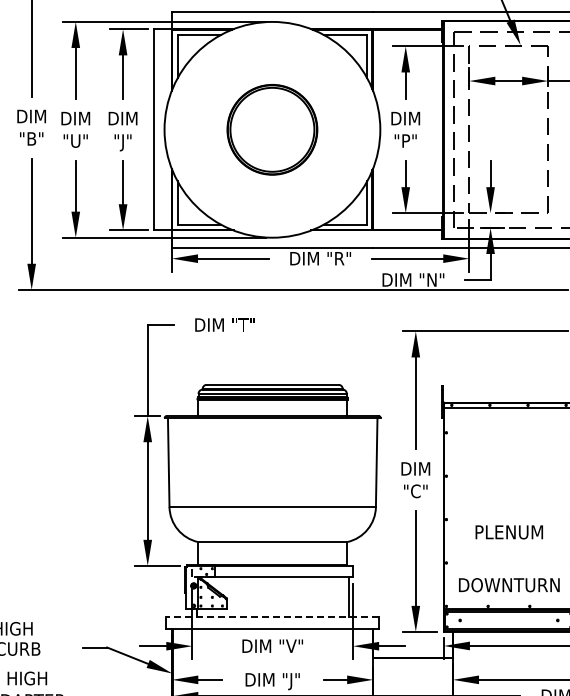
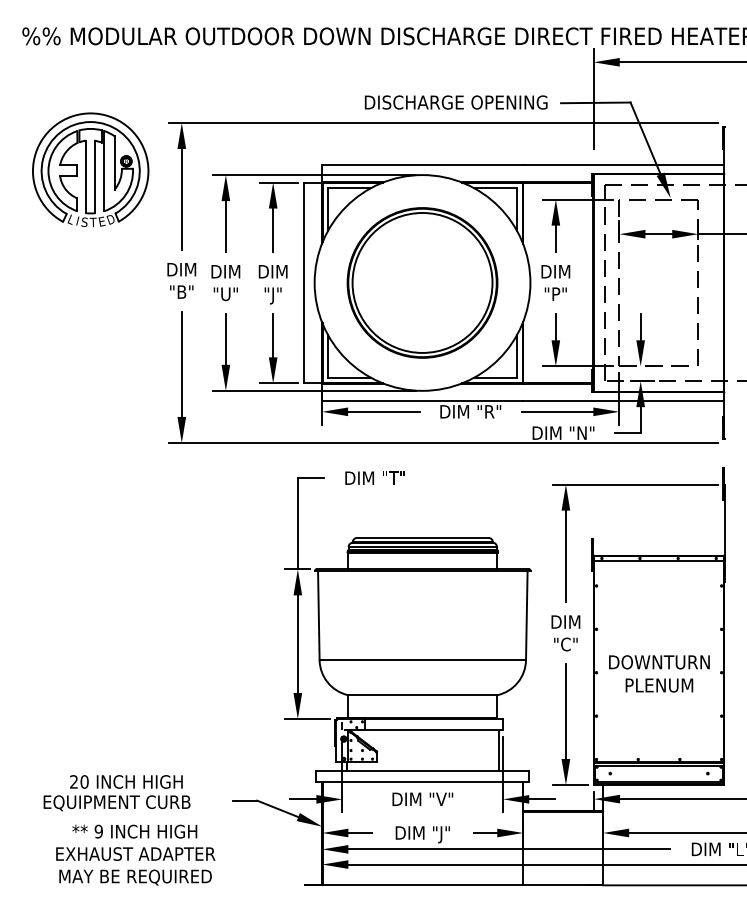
part: (272, 129) -> (422, 282), size x1.67
text: (509, 585) -> (659, 662), moved
line: (272, 617) -> (422, 770), dashed -> solid

